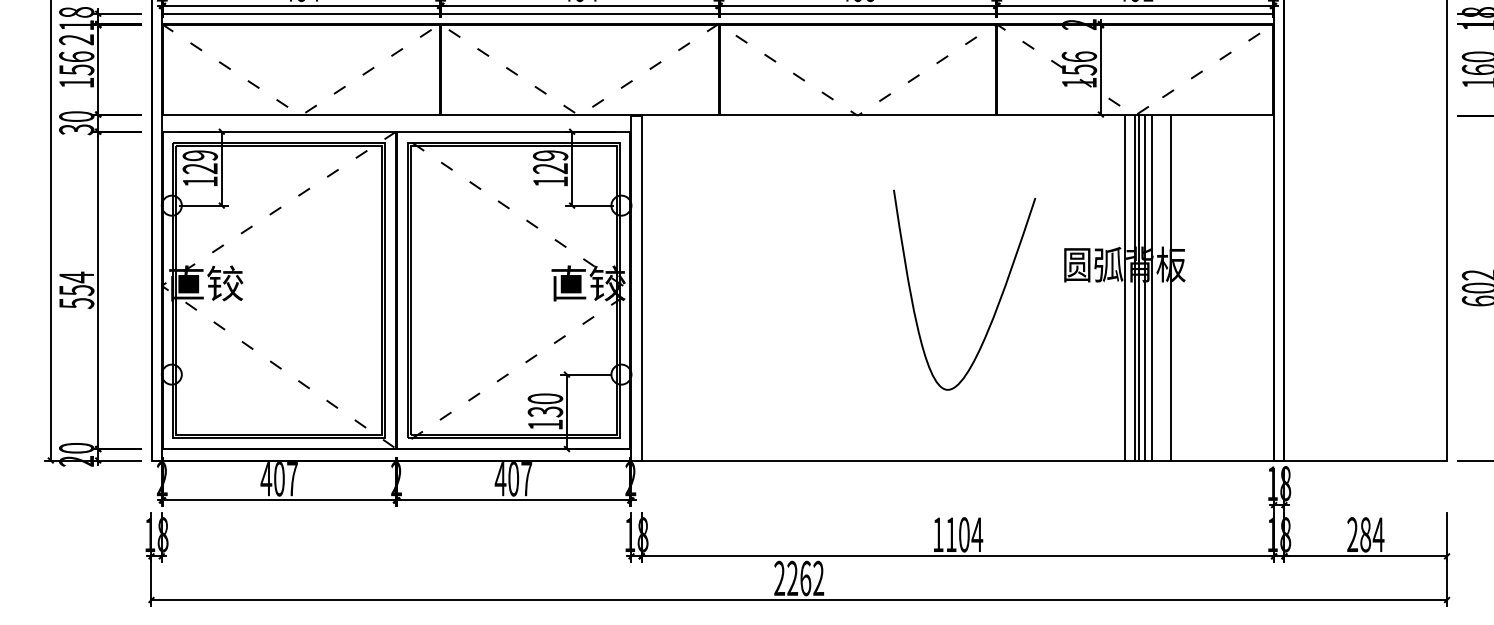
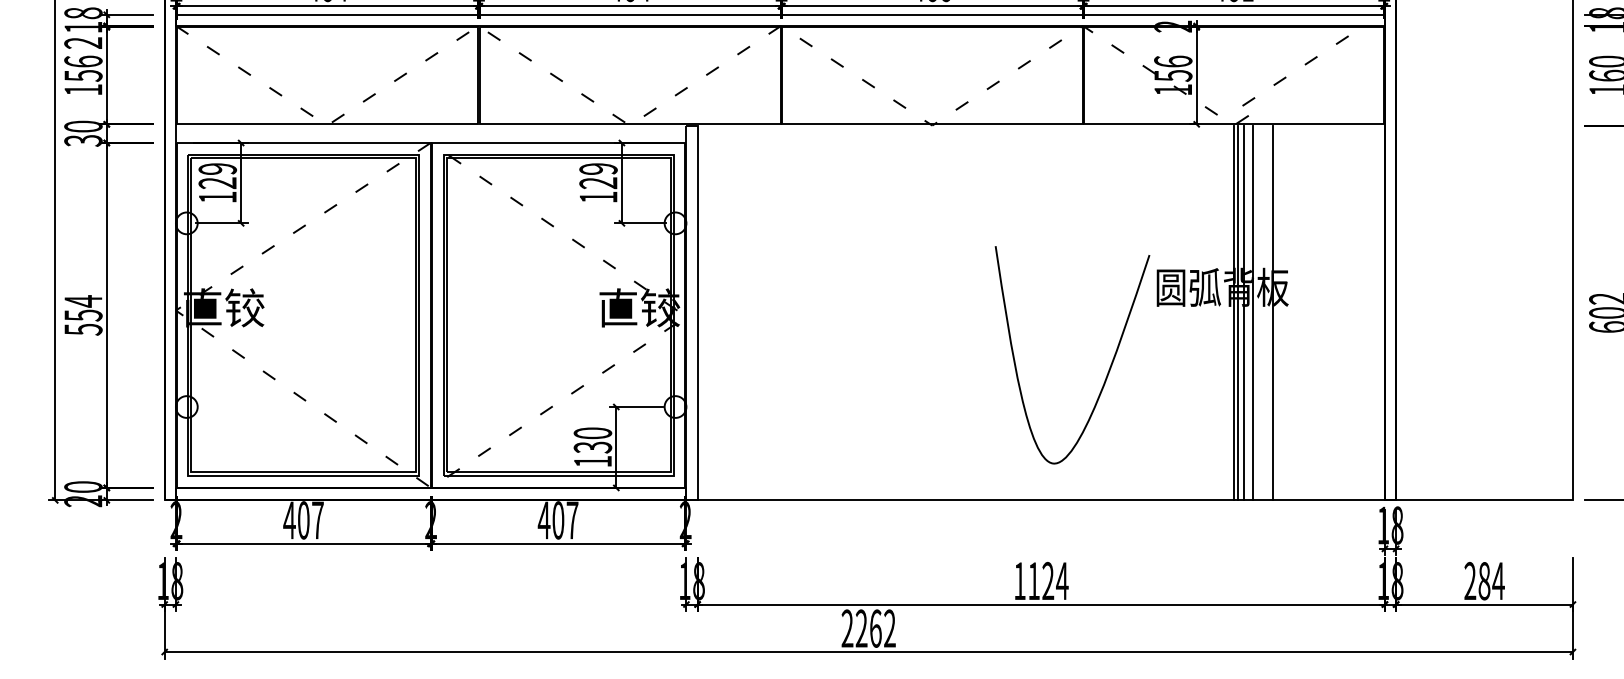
line: (1219, 59) -> (1304, 64), moved
line: (1125, 287) -> (1223, 312), removed
curve: (997, 303) -> (1108, 369), moved
text: (964, 535) -> (1048, 581), 1104 -> 1124

